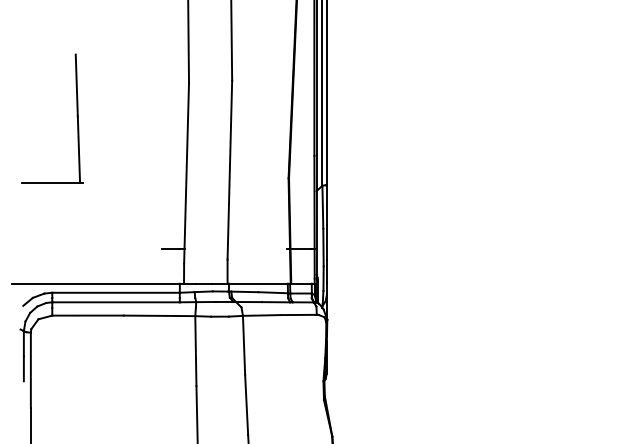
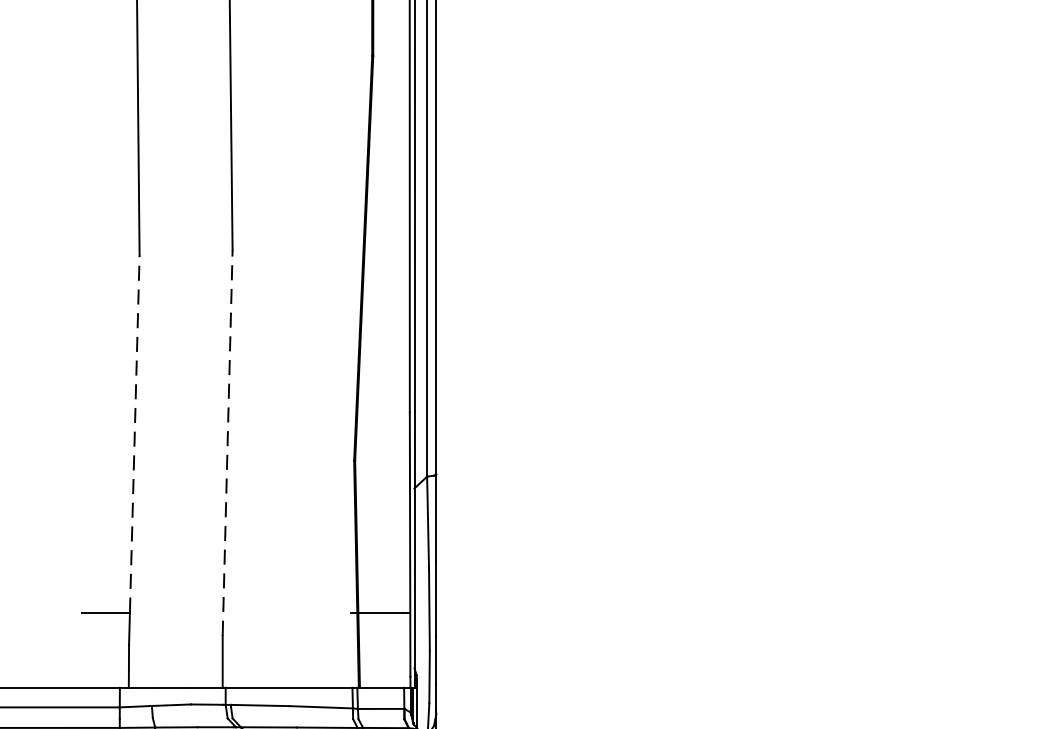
line: (186, 166) -> (134, 435), solid -> dashed
line: (229, 169) -> (226, 441), solid -> dashed

